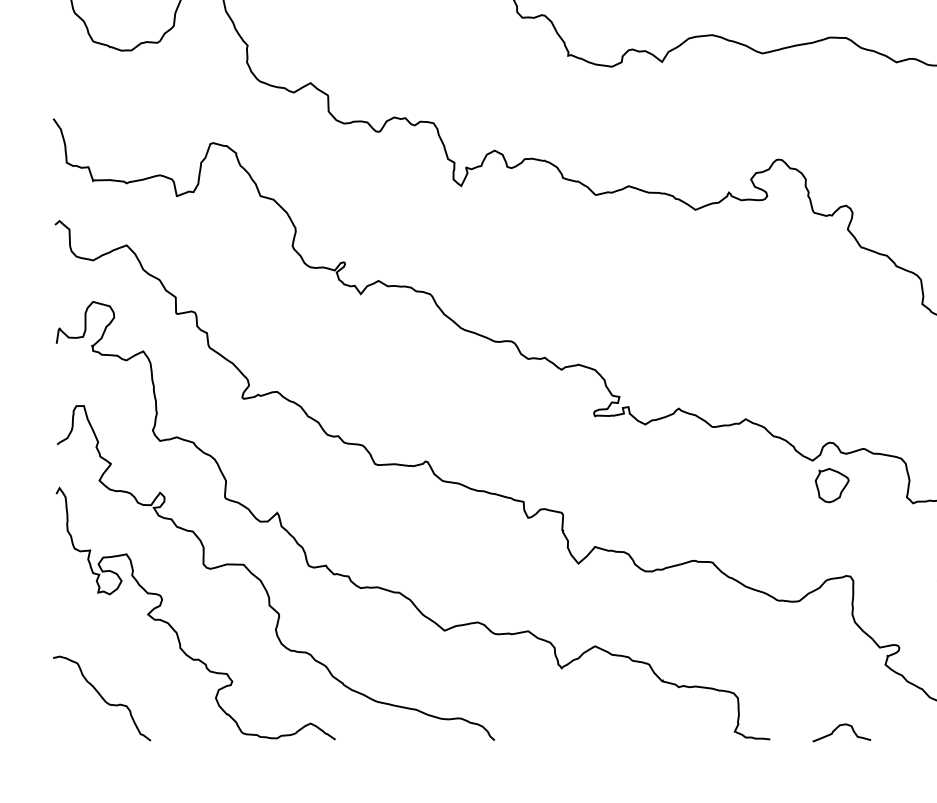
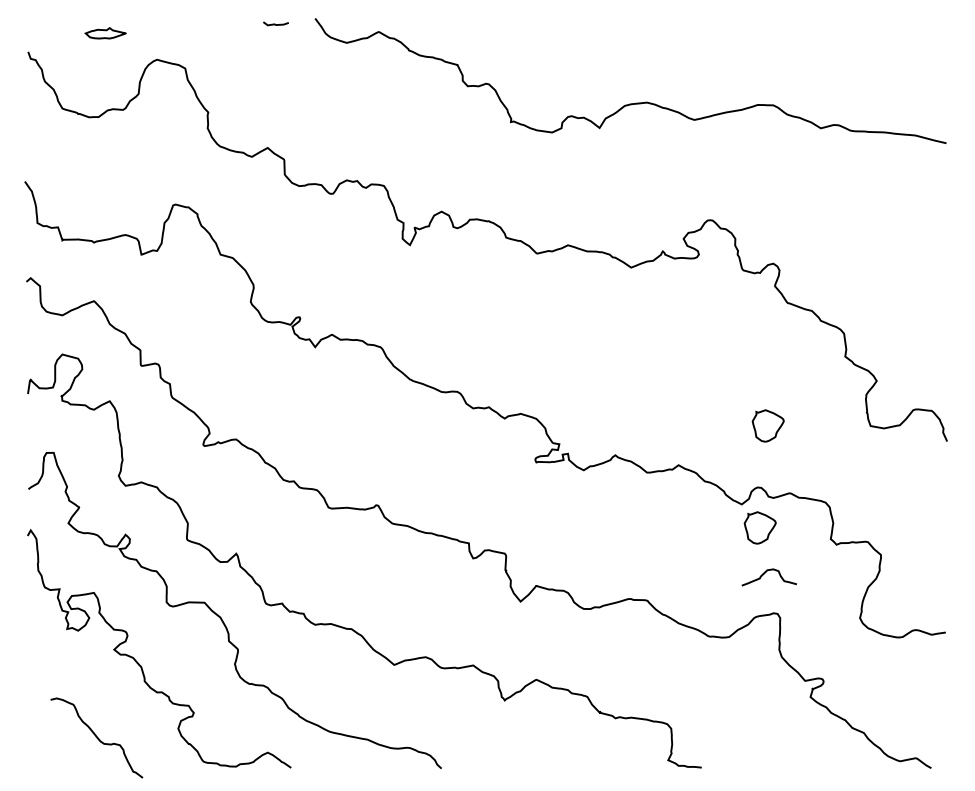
part: (839, 377) -> (767, 425), added
curve: (101, 697) -> (96, 737), moved
curve: (837, 728) -> (765, 573), moved

